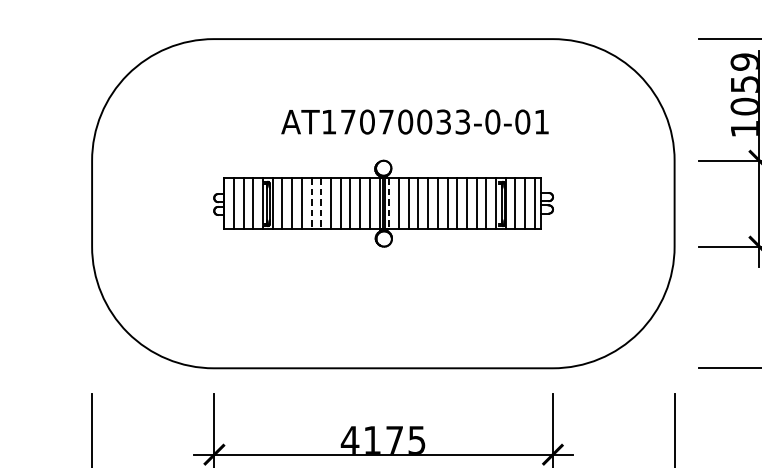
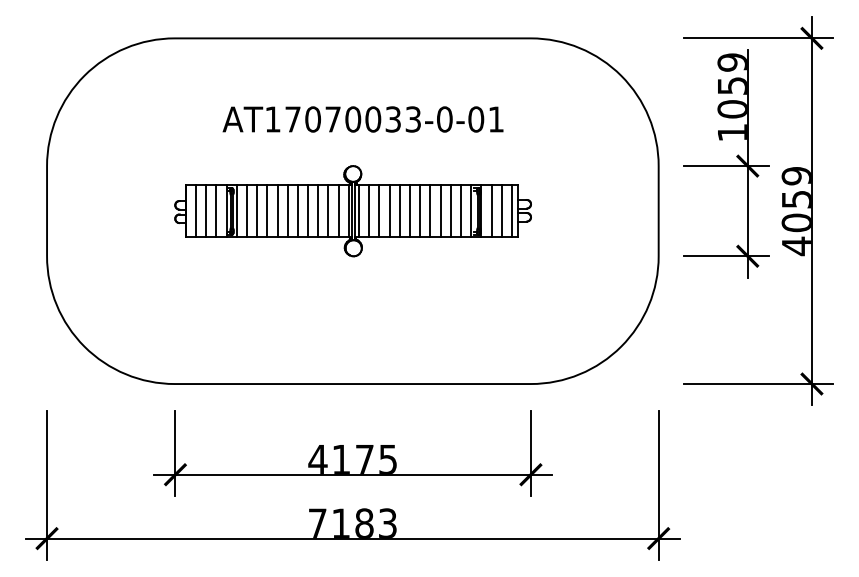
text: (414, 122) -> (362, 119), moved
line: (311, 203) -> (277, 211), dashed -> solid
line: (321, 203) -> (287, 211), dashed -> solid
line: (389, 203) -> (359, 211), dashed -> solid

